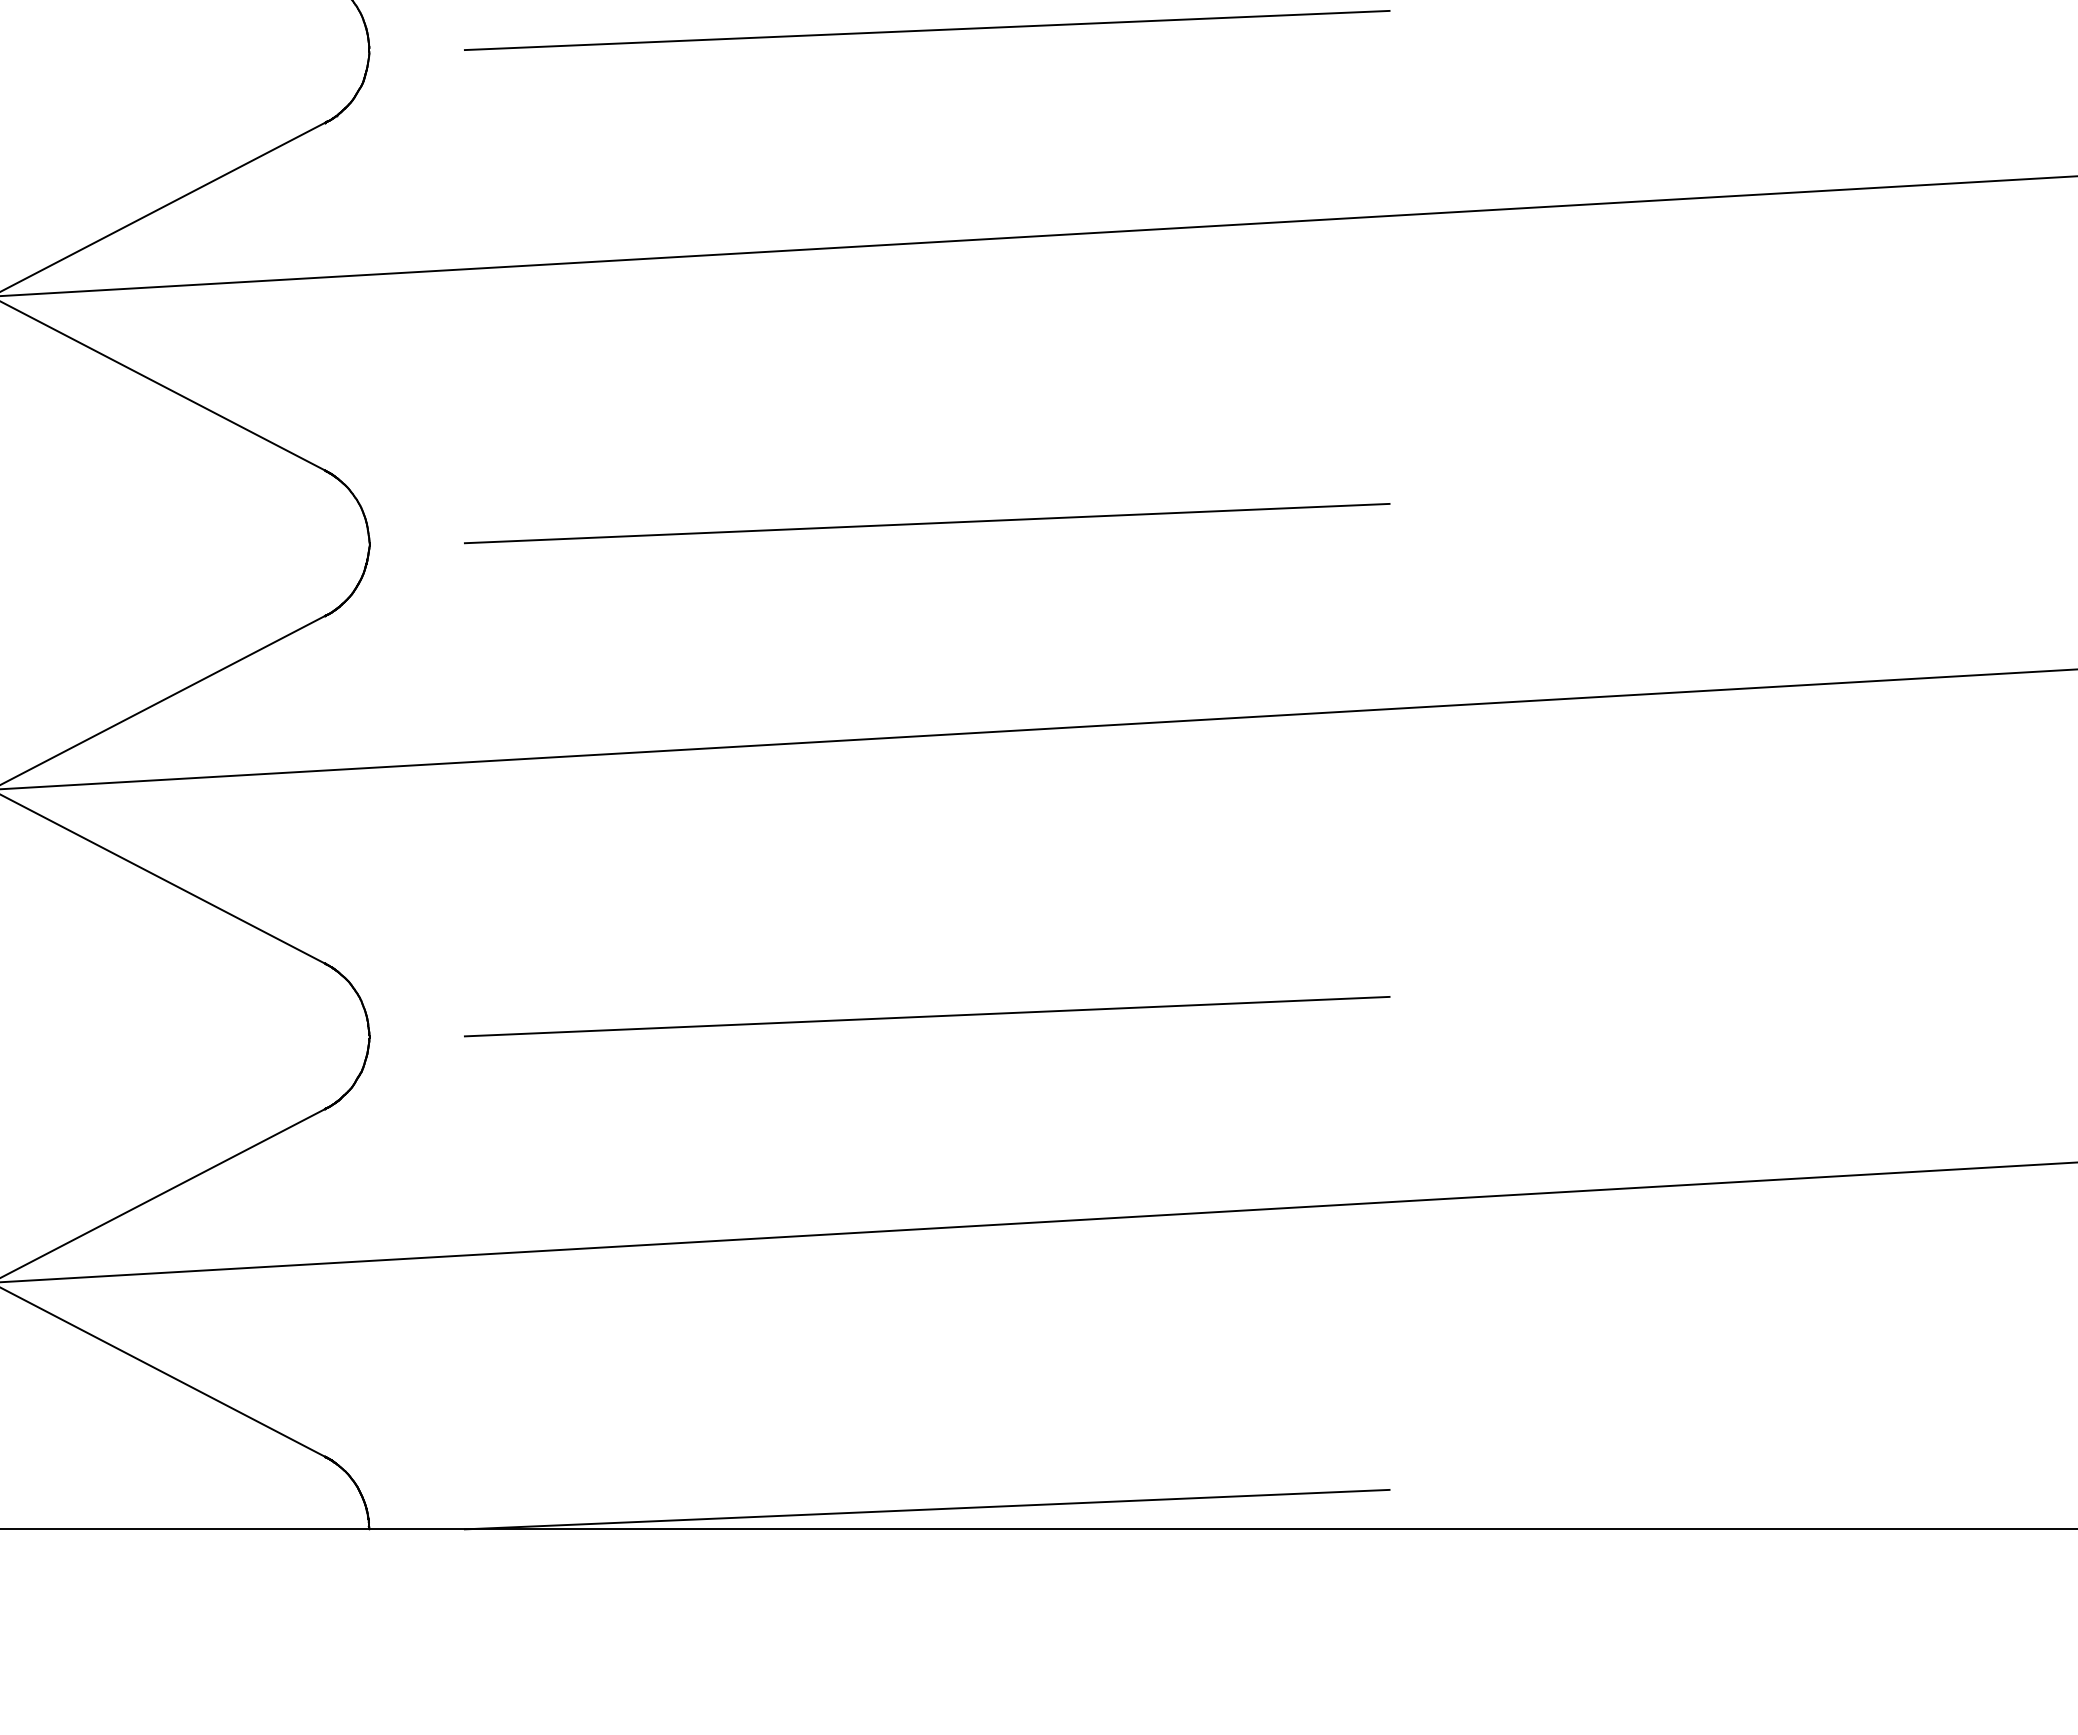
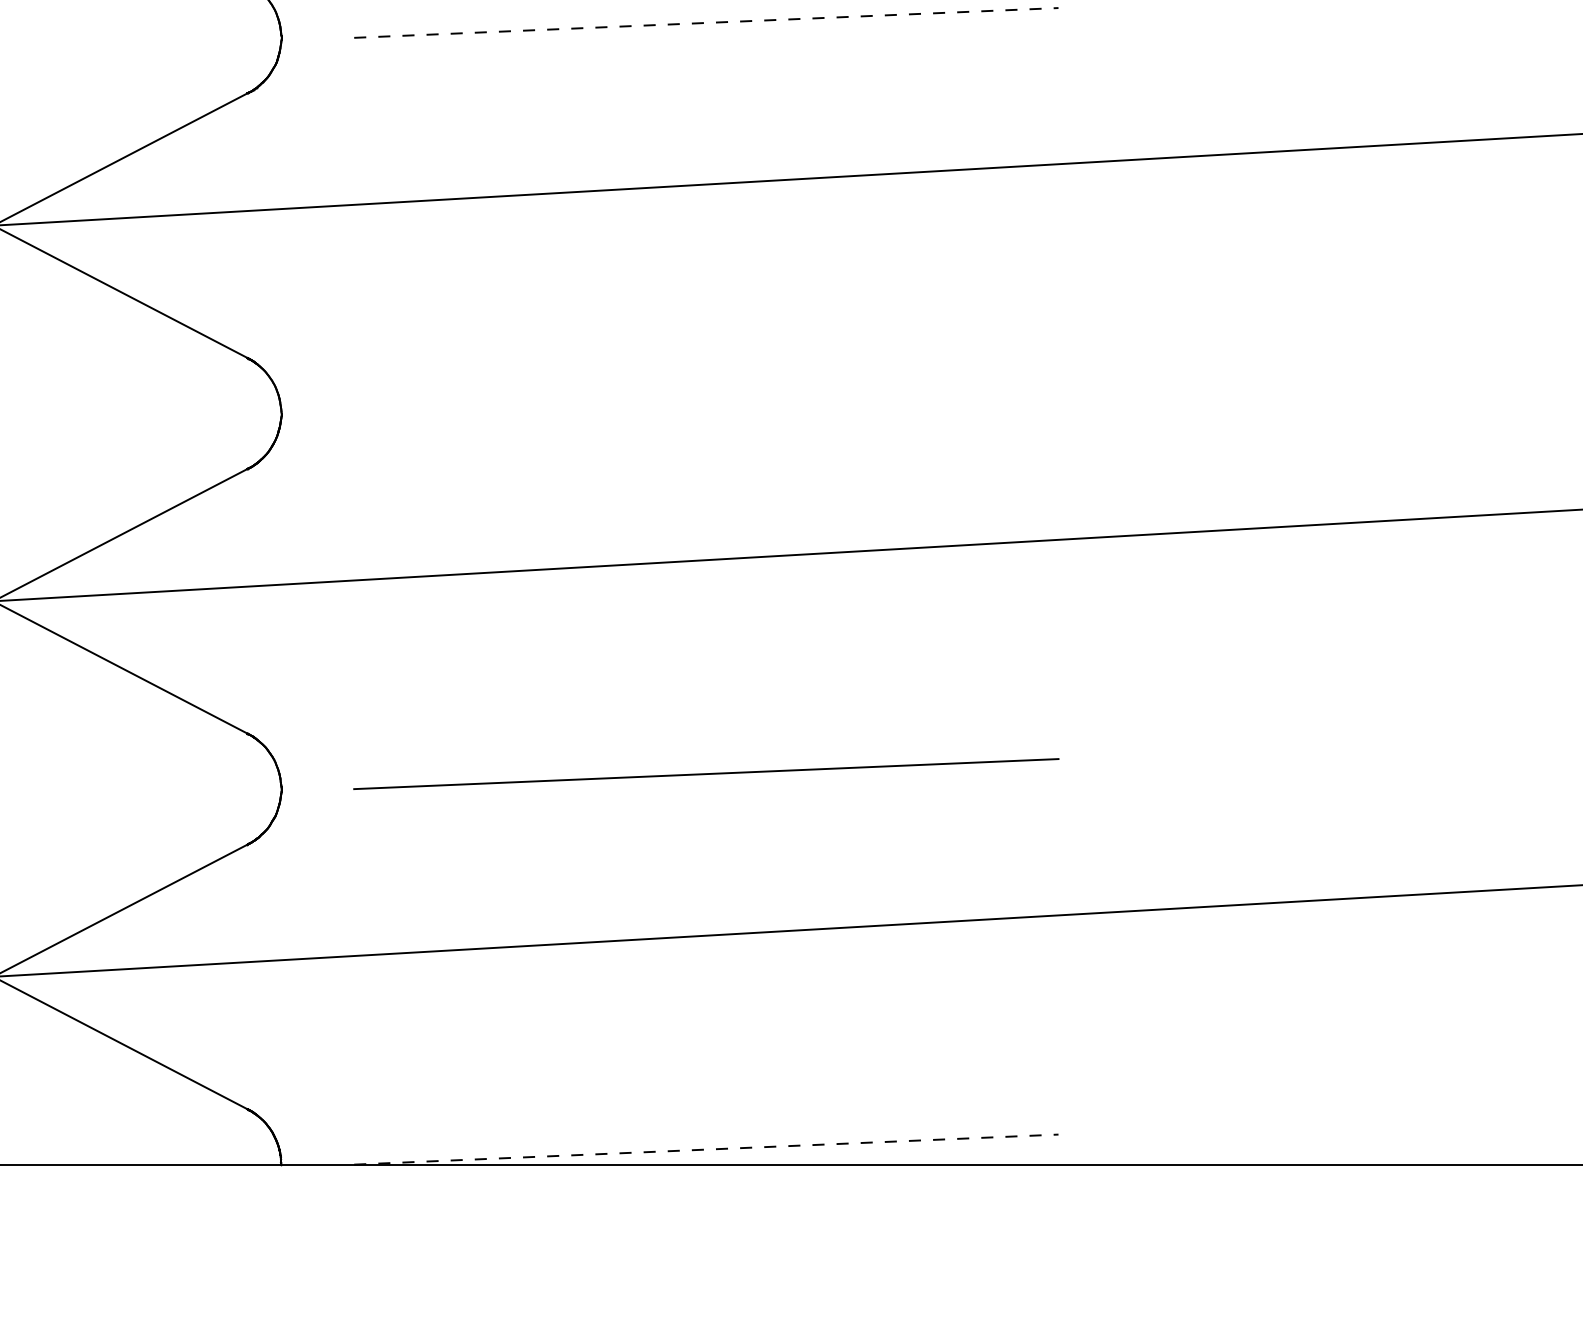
line: (927, 30) -> (706, 22), solid -> dashed
line: (926, 523) -> (705, 398), removed
line: (927, 1509) -> (706, 1149), solid -> dashed

